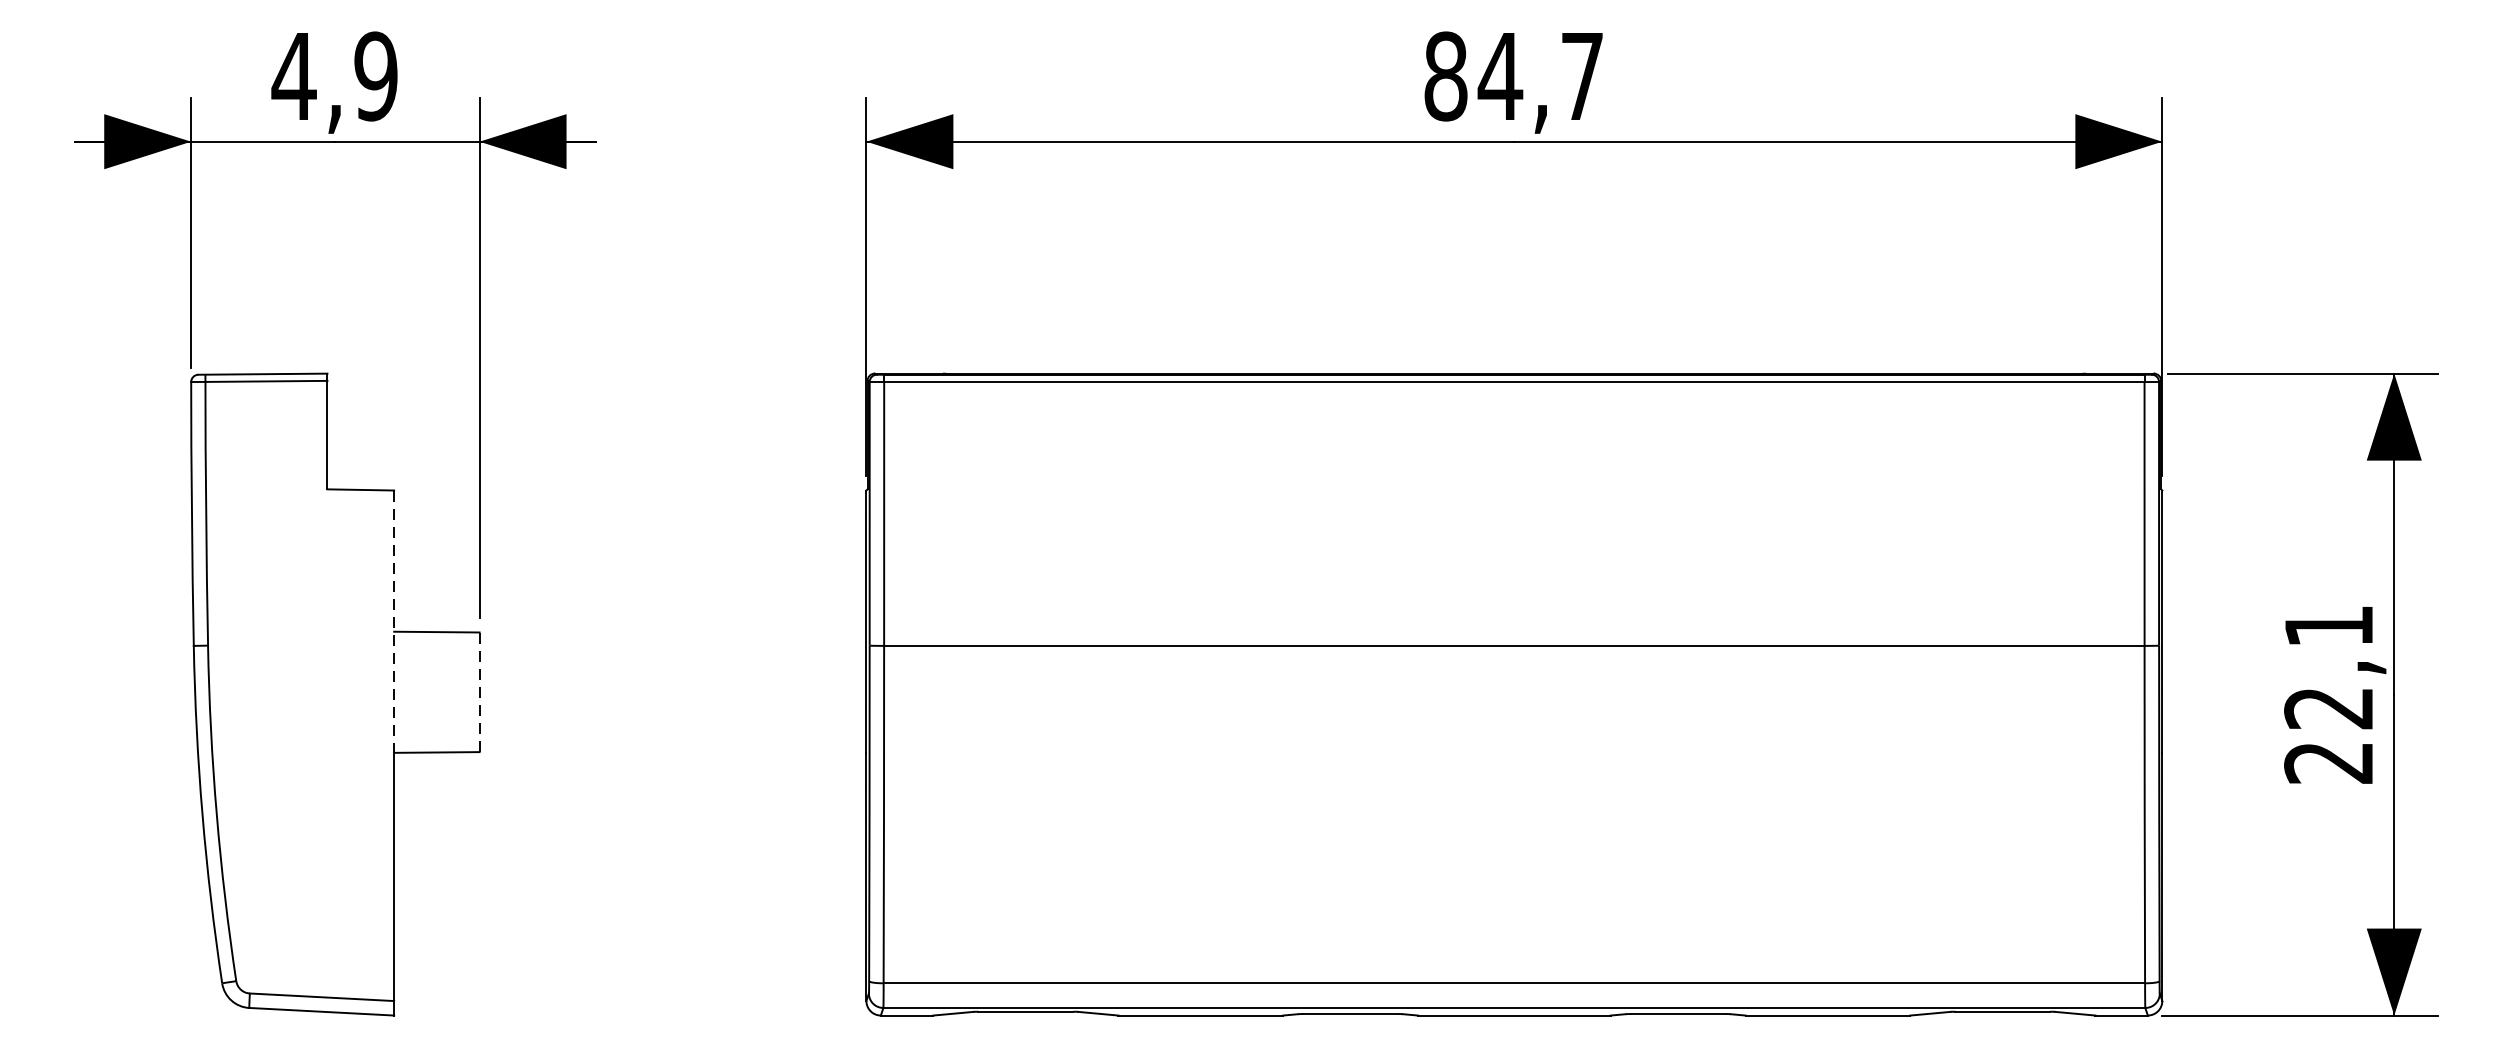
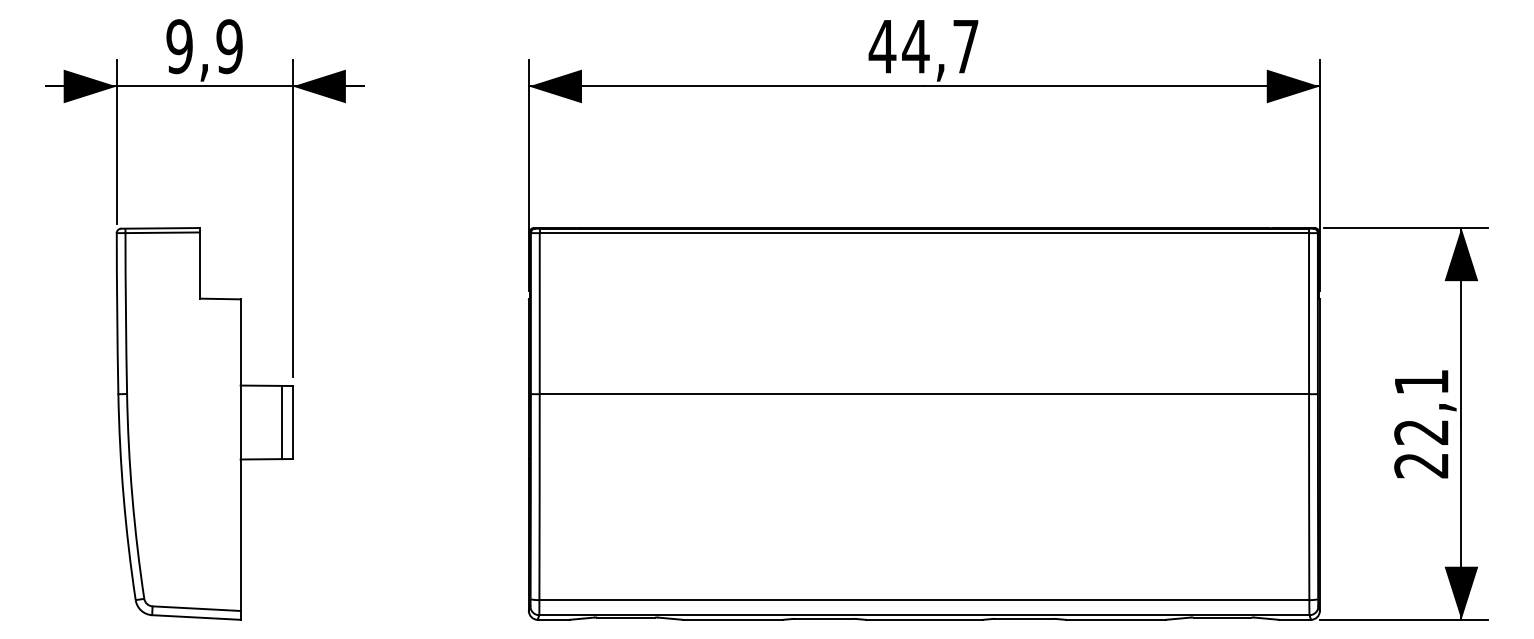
text: (293, 76) -> (179, 46), 4,9 -> 9,9
text: (1445, 76) -> (882, 46), 84,7 -> 44,7
line: (393, 621) -> (240, 379), dashed -> solid
line: (461, 692) -> (281, 422), added
line: (479, 692) -> (292, 422), dashed -> solid

